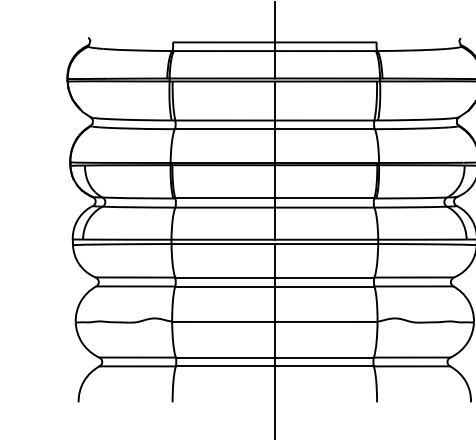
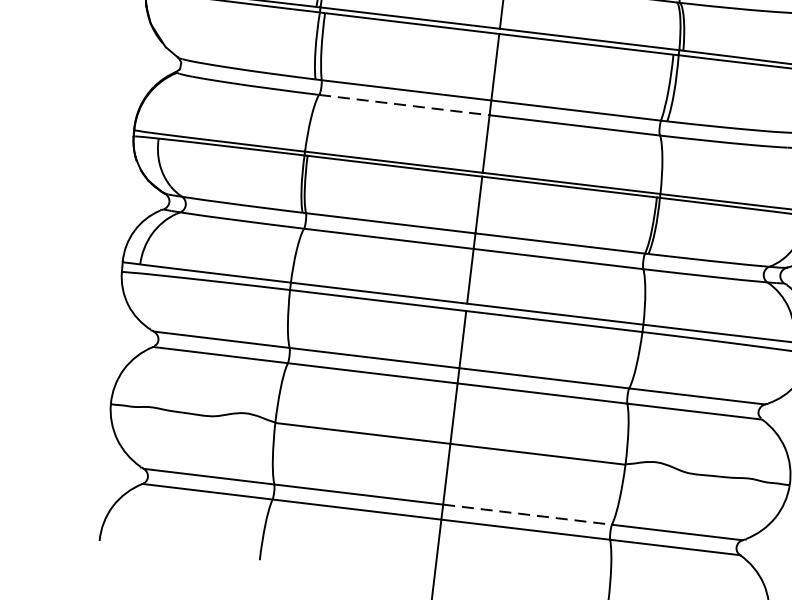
line: (224, 129) -> (403, 105), solid -> dashed
line: (324, 357) -> (527, 514), solid -> dashed

